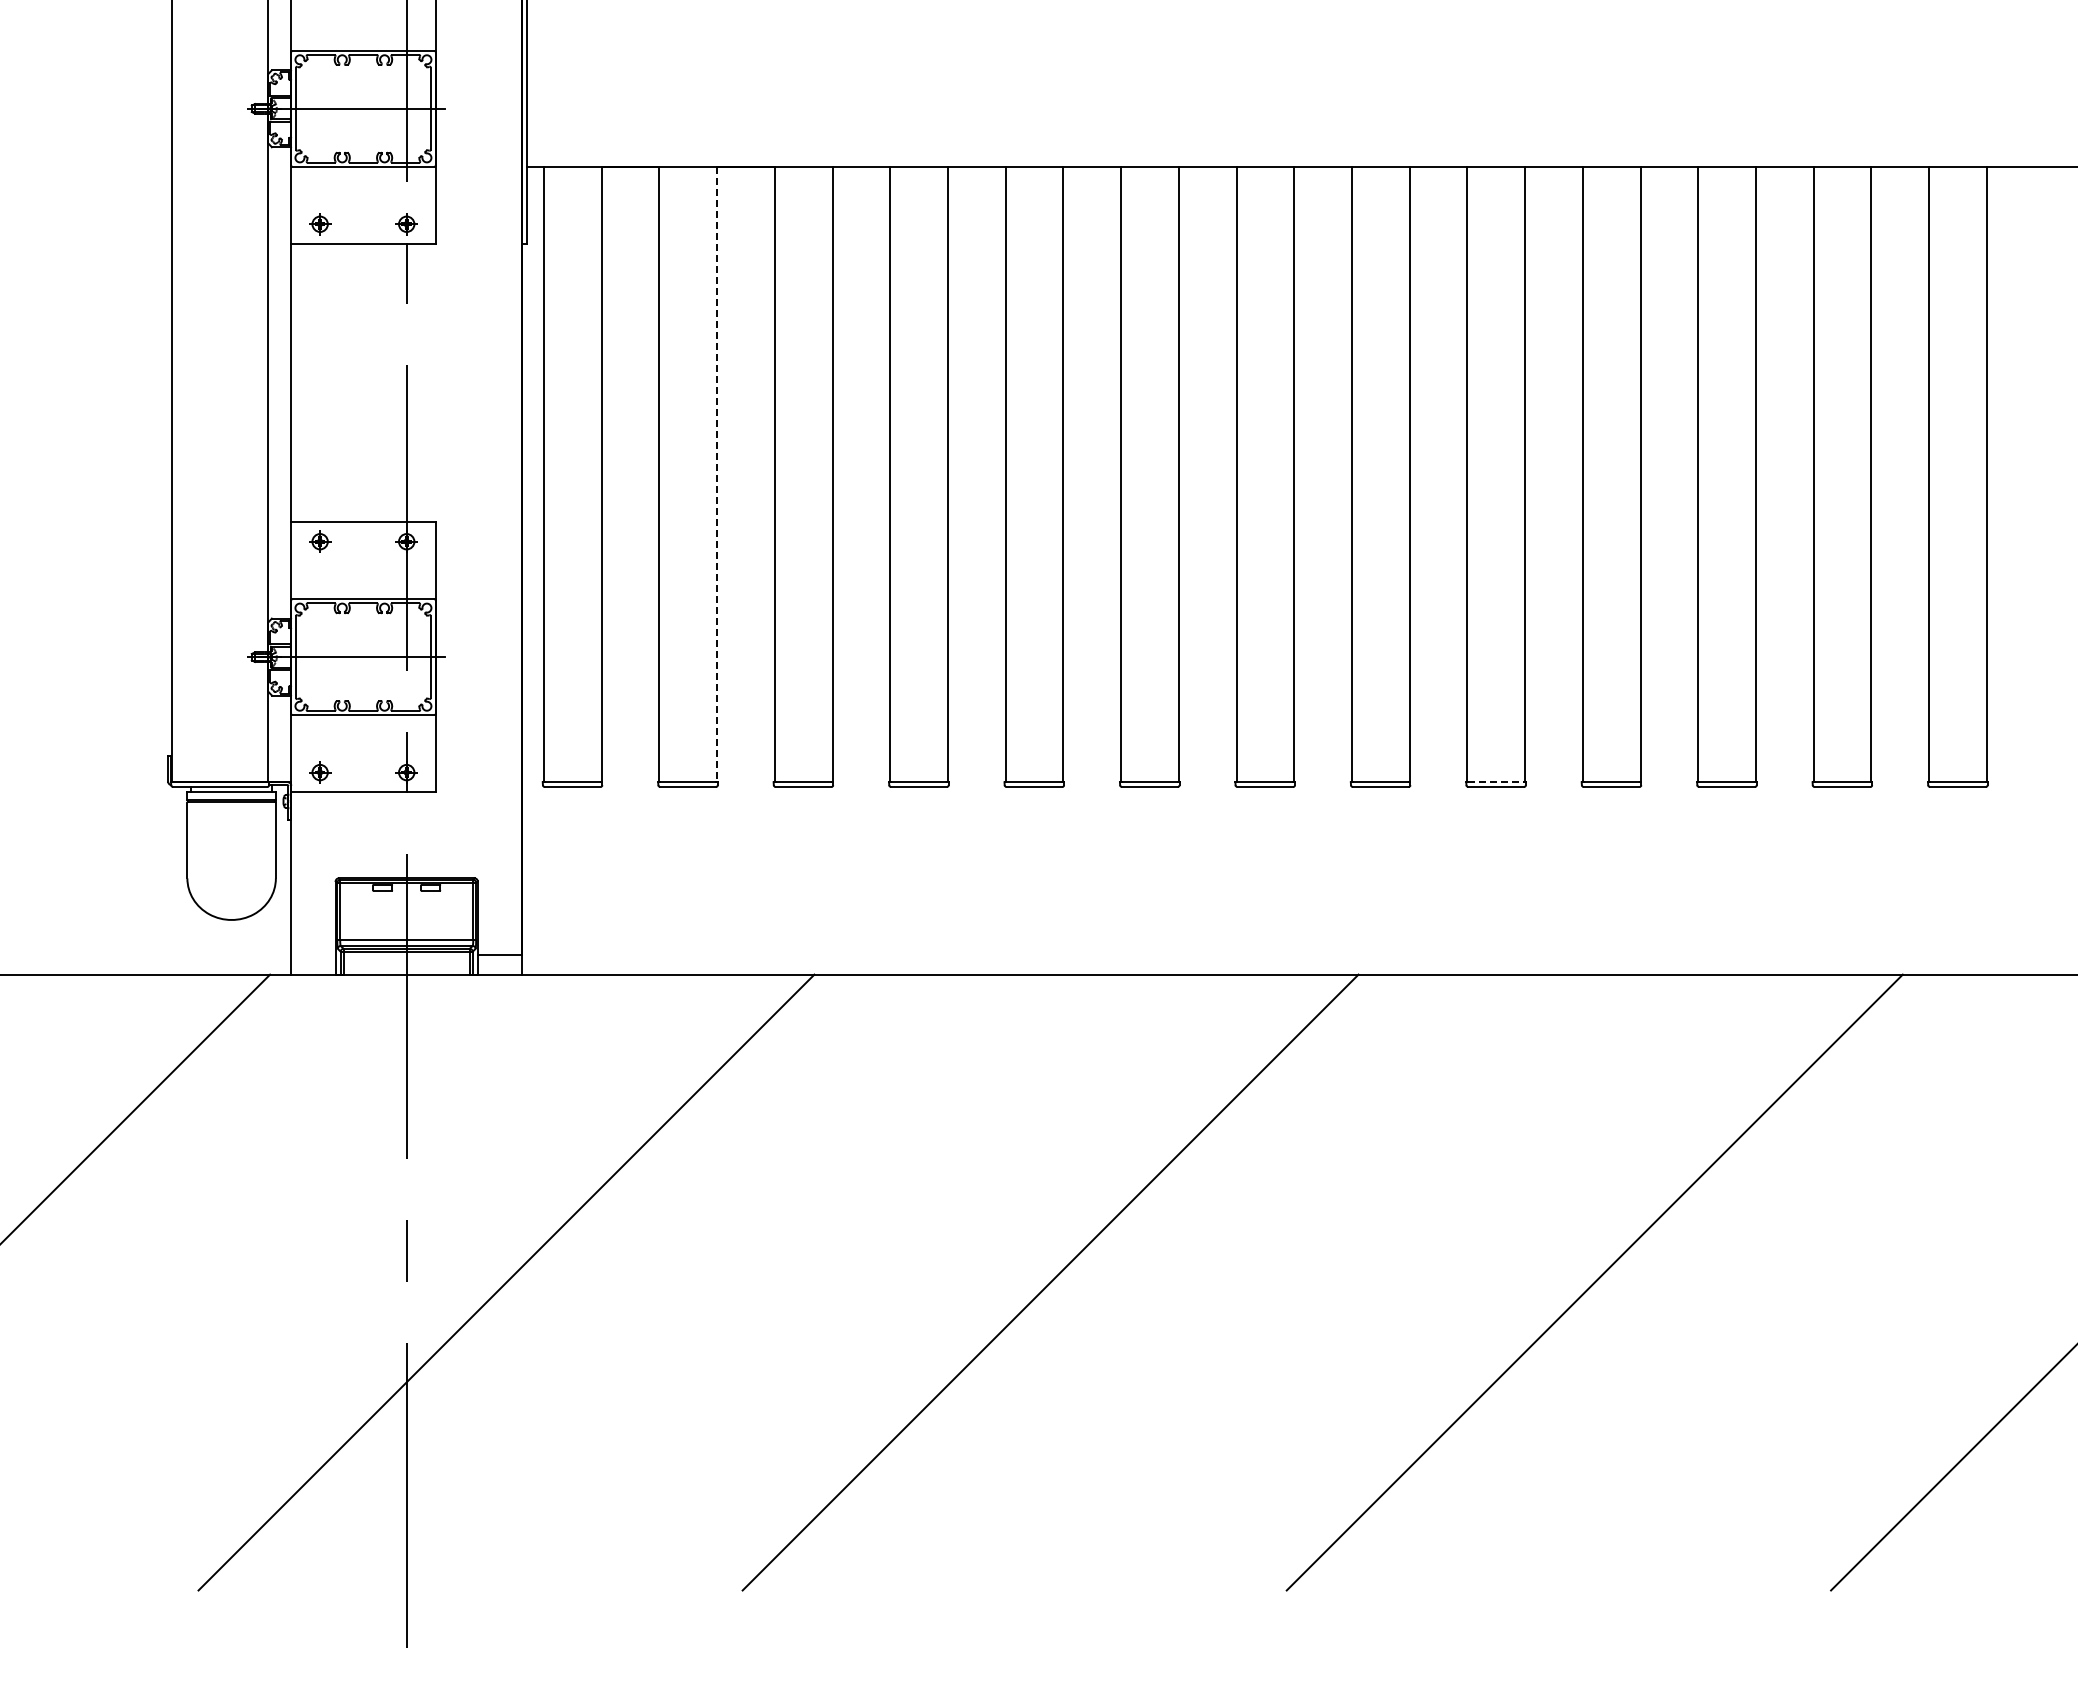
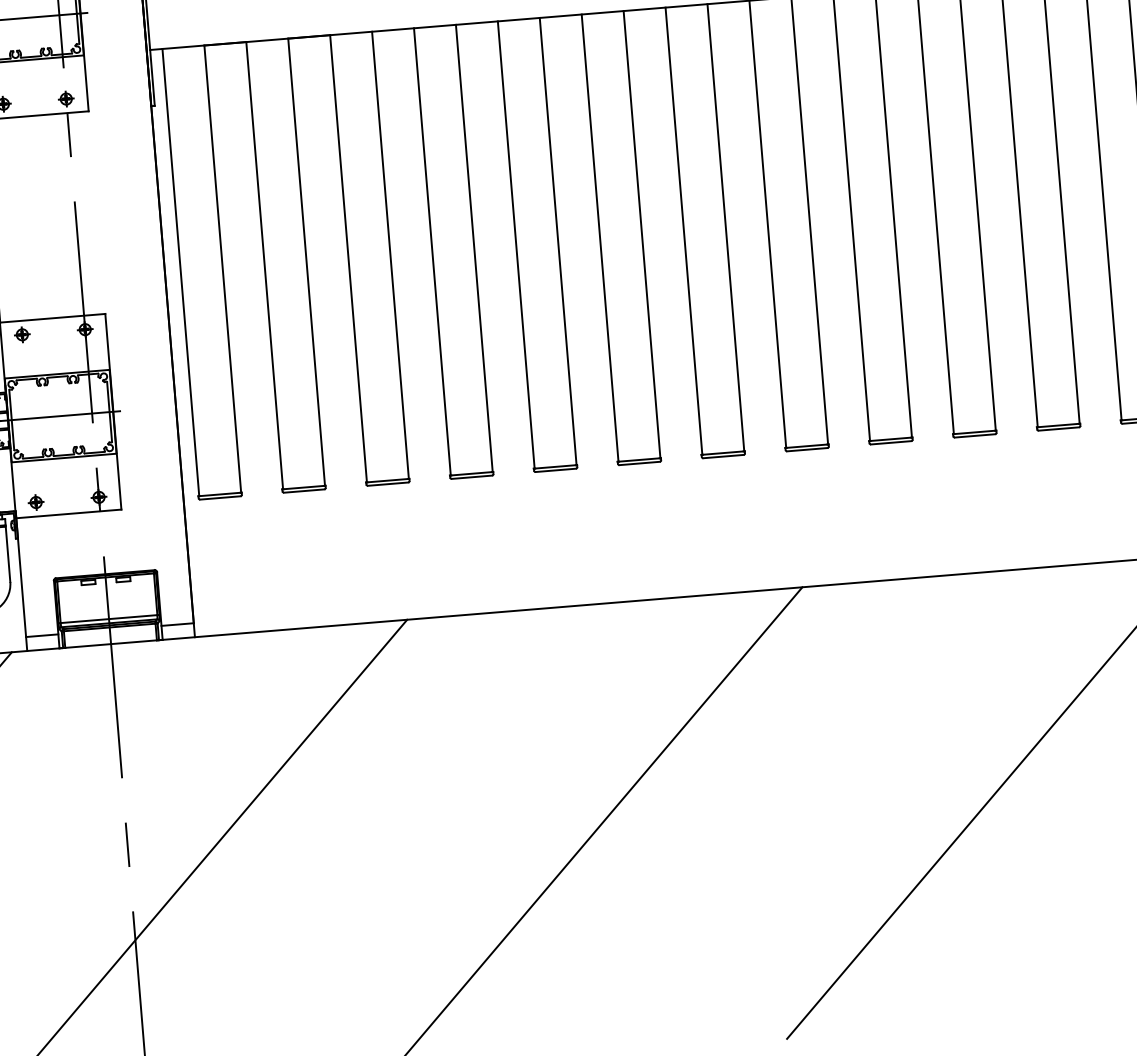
line: (717, 474) -> (306, 262), dashed -> solid
line: (1496, 782) -> (891, 439), dashed -> solid
line: (313, 955) -> (42, 635), added

